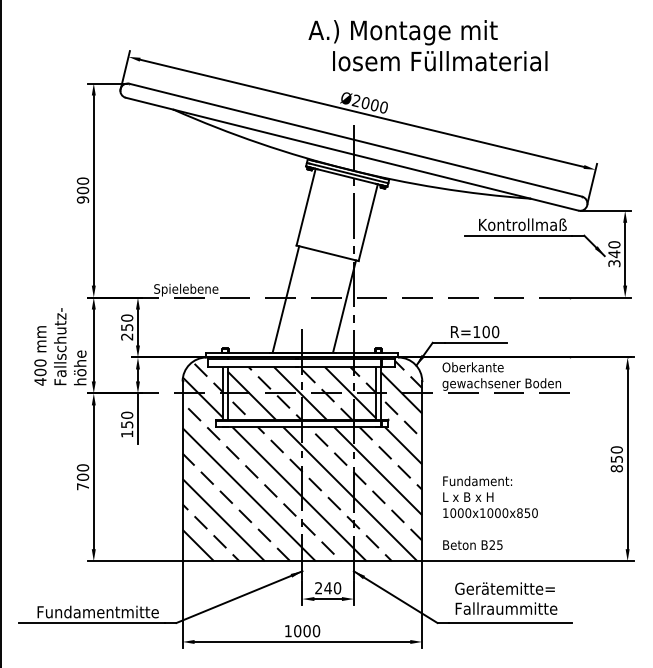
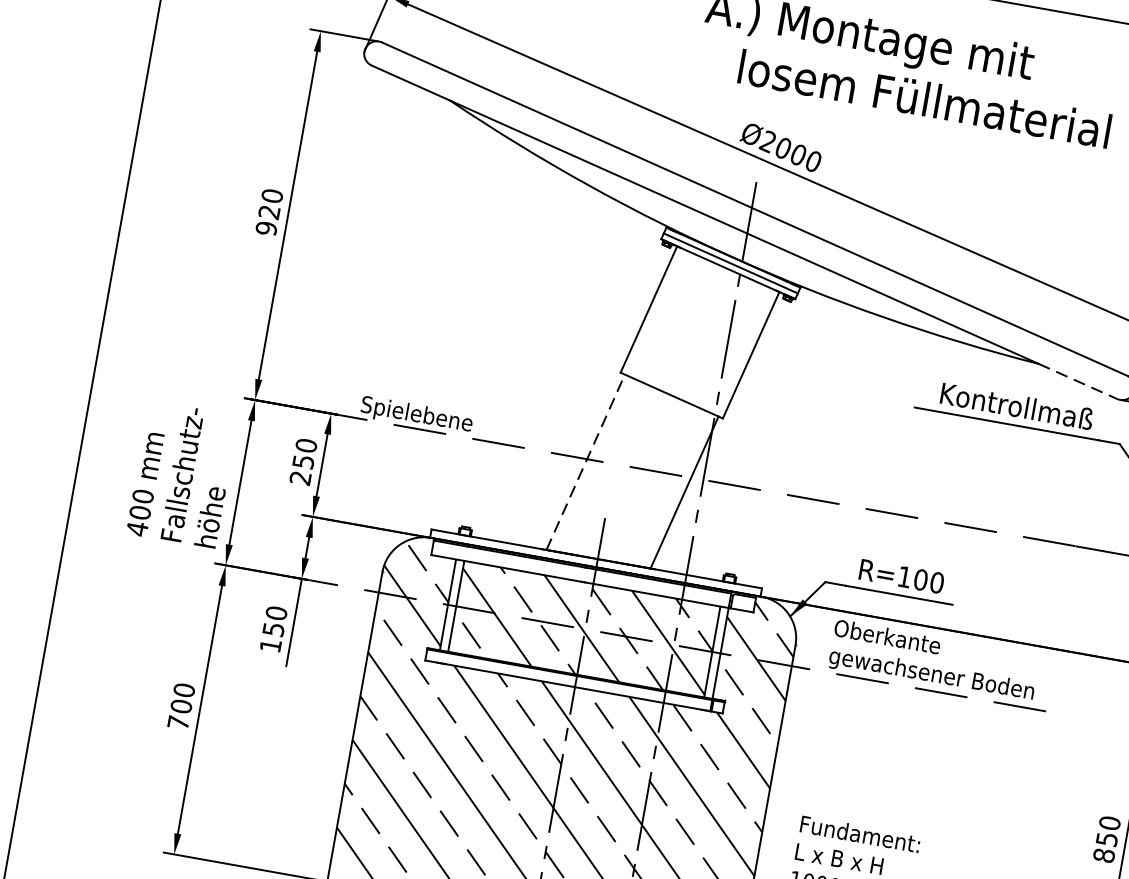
text: (83, 190) -> (270, 212), 900 -> 920
line: (554, 204) -> (1077, 381), solid -> dashed
line: (285, 299) -> (584, 462), solid -> dashed

